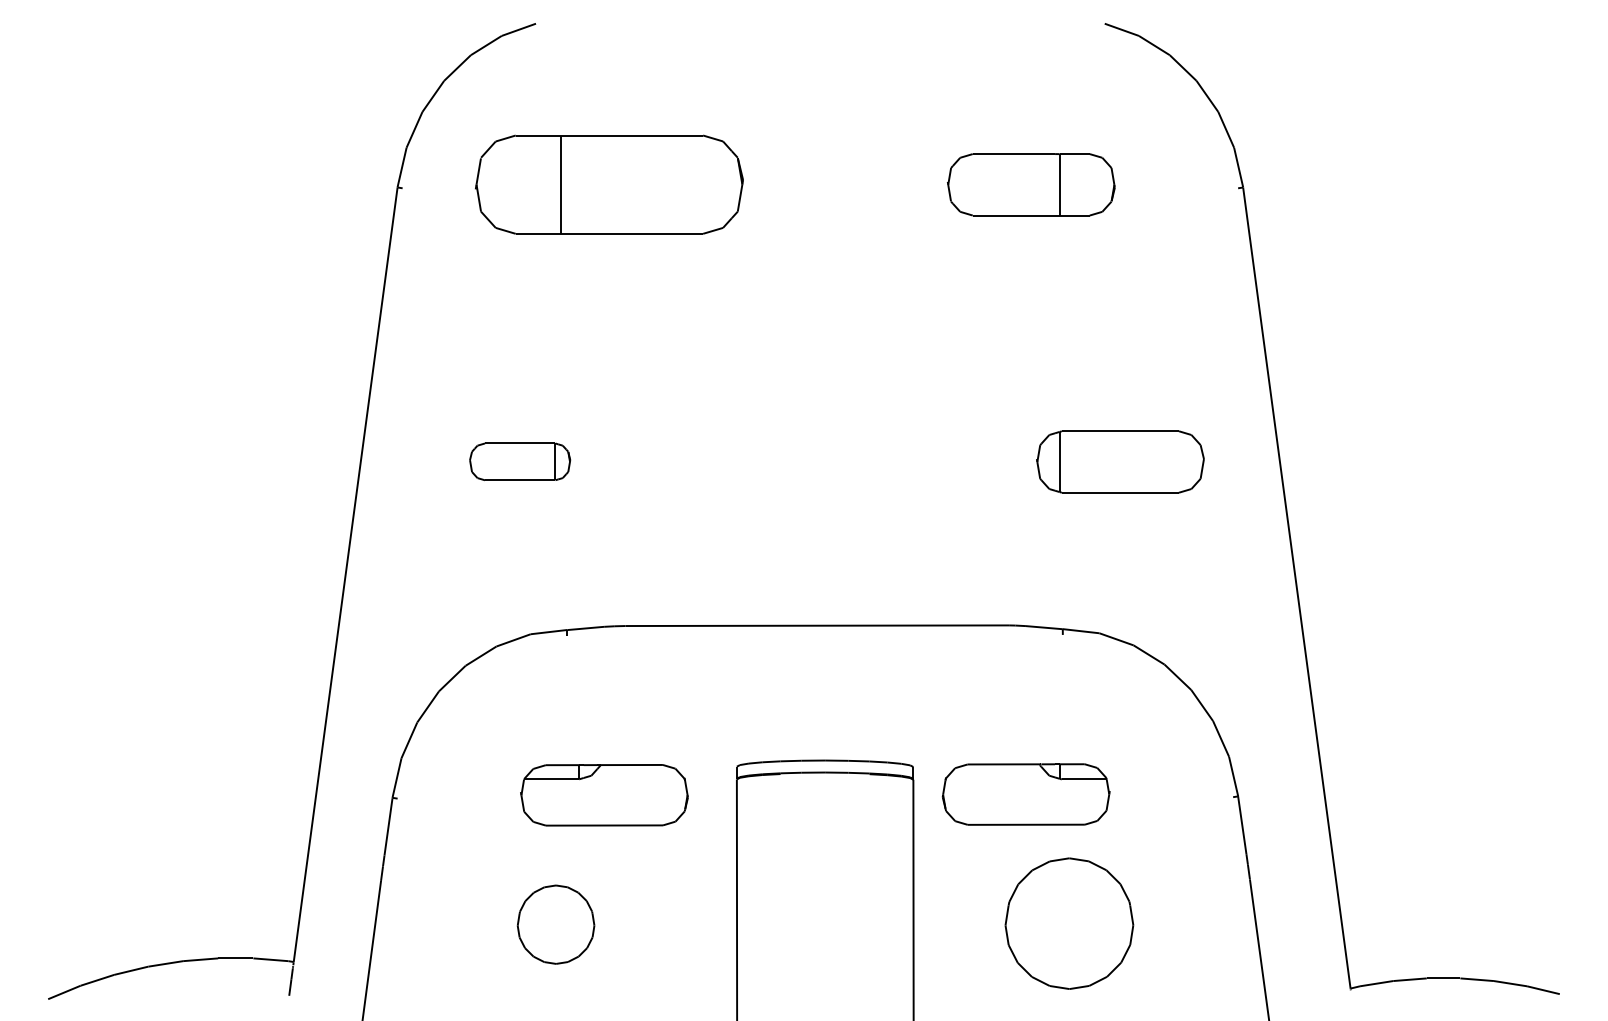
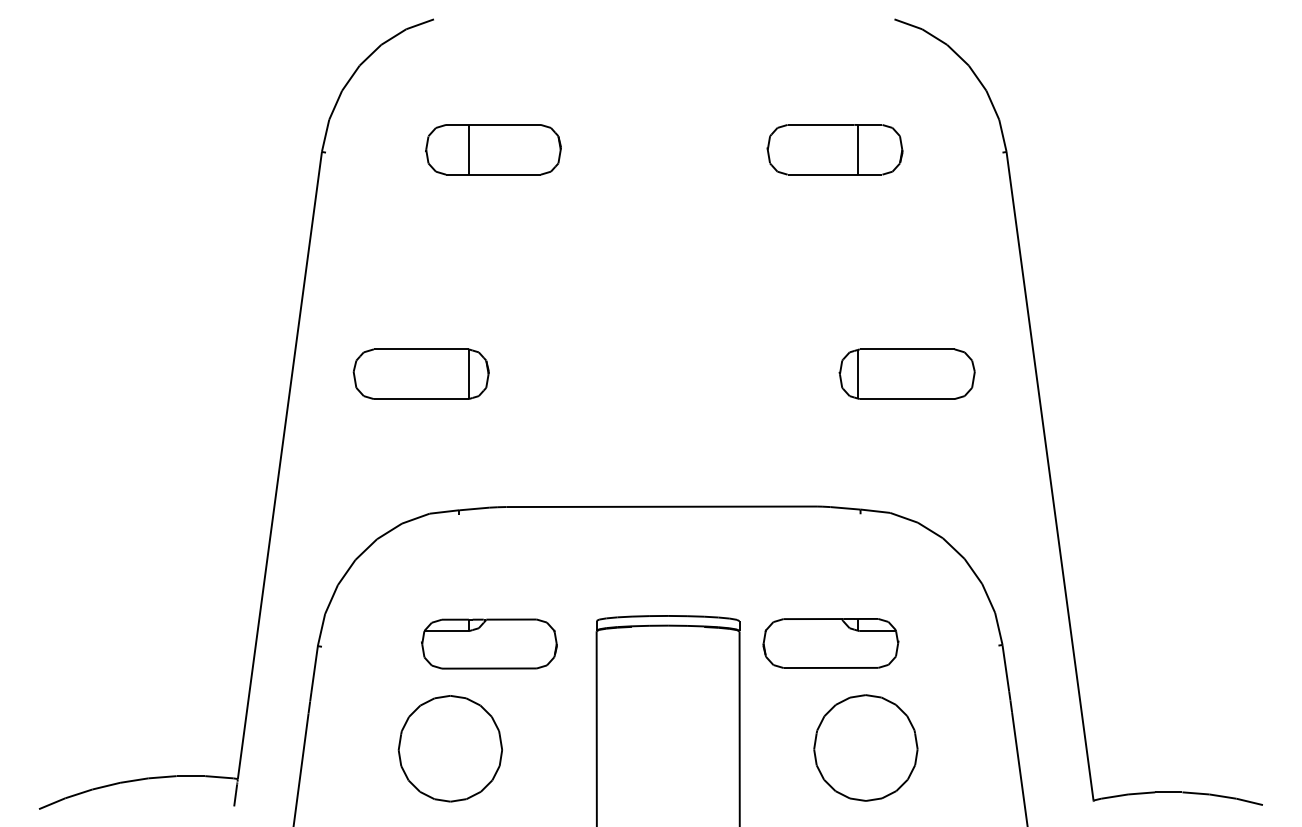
part: (609, 184) -> (493, 149), size x0.62
part: (519, 461) -> (420, 373), size x1.67
part: (555, 924) -> (449, 748), size x1.67

